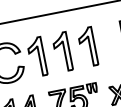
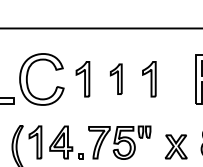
part: (87, 46) -> (149, 78), size x0.7
part: (62, 51) -> (116, 78), size x0.6
part: (36, 56) -> (82, 78), size x0.7

